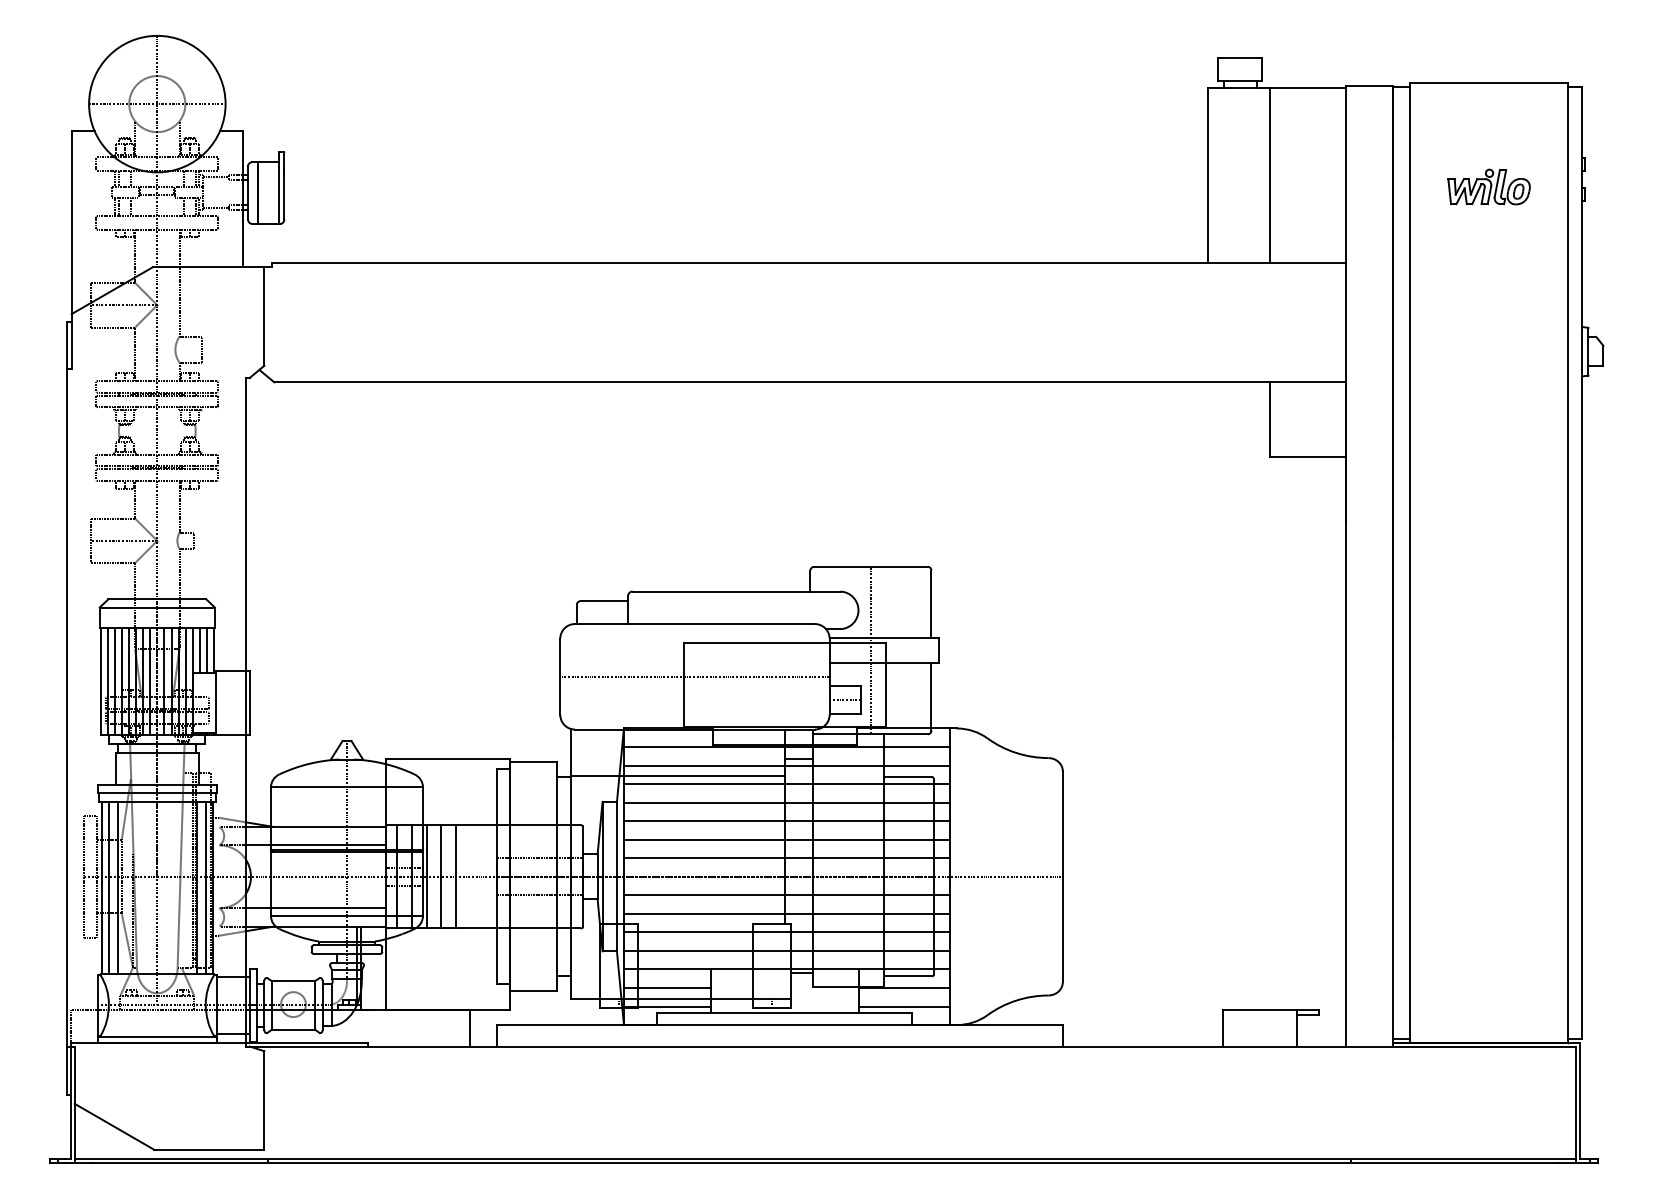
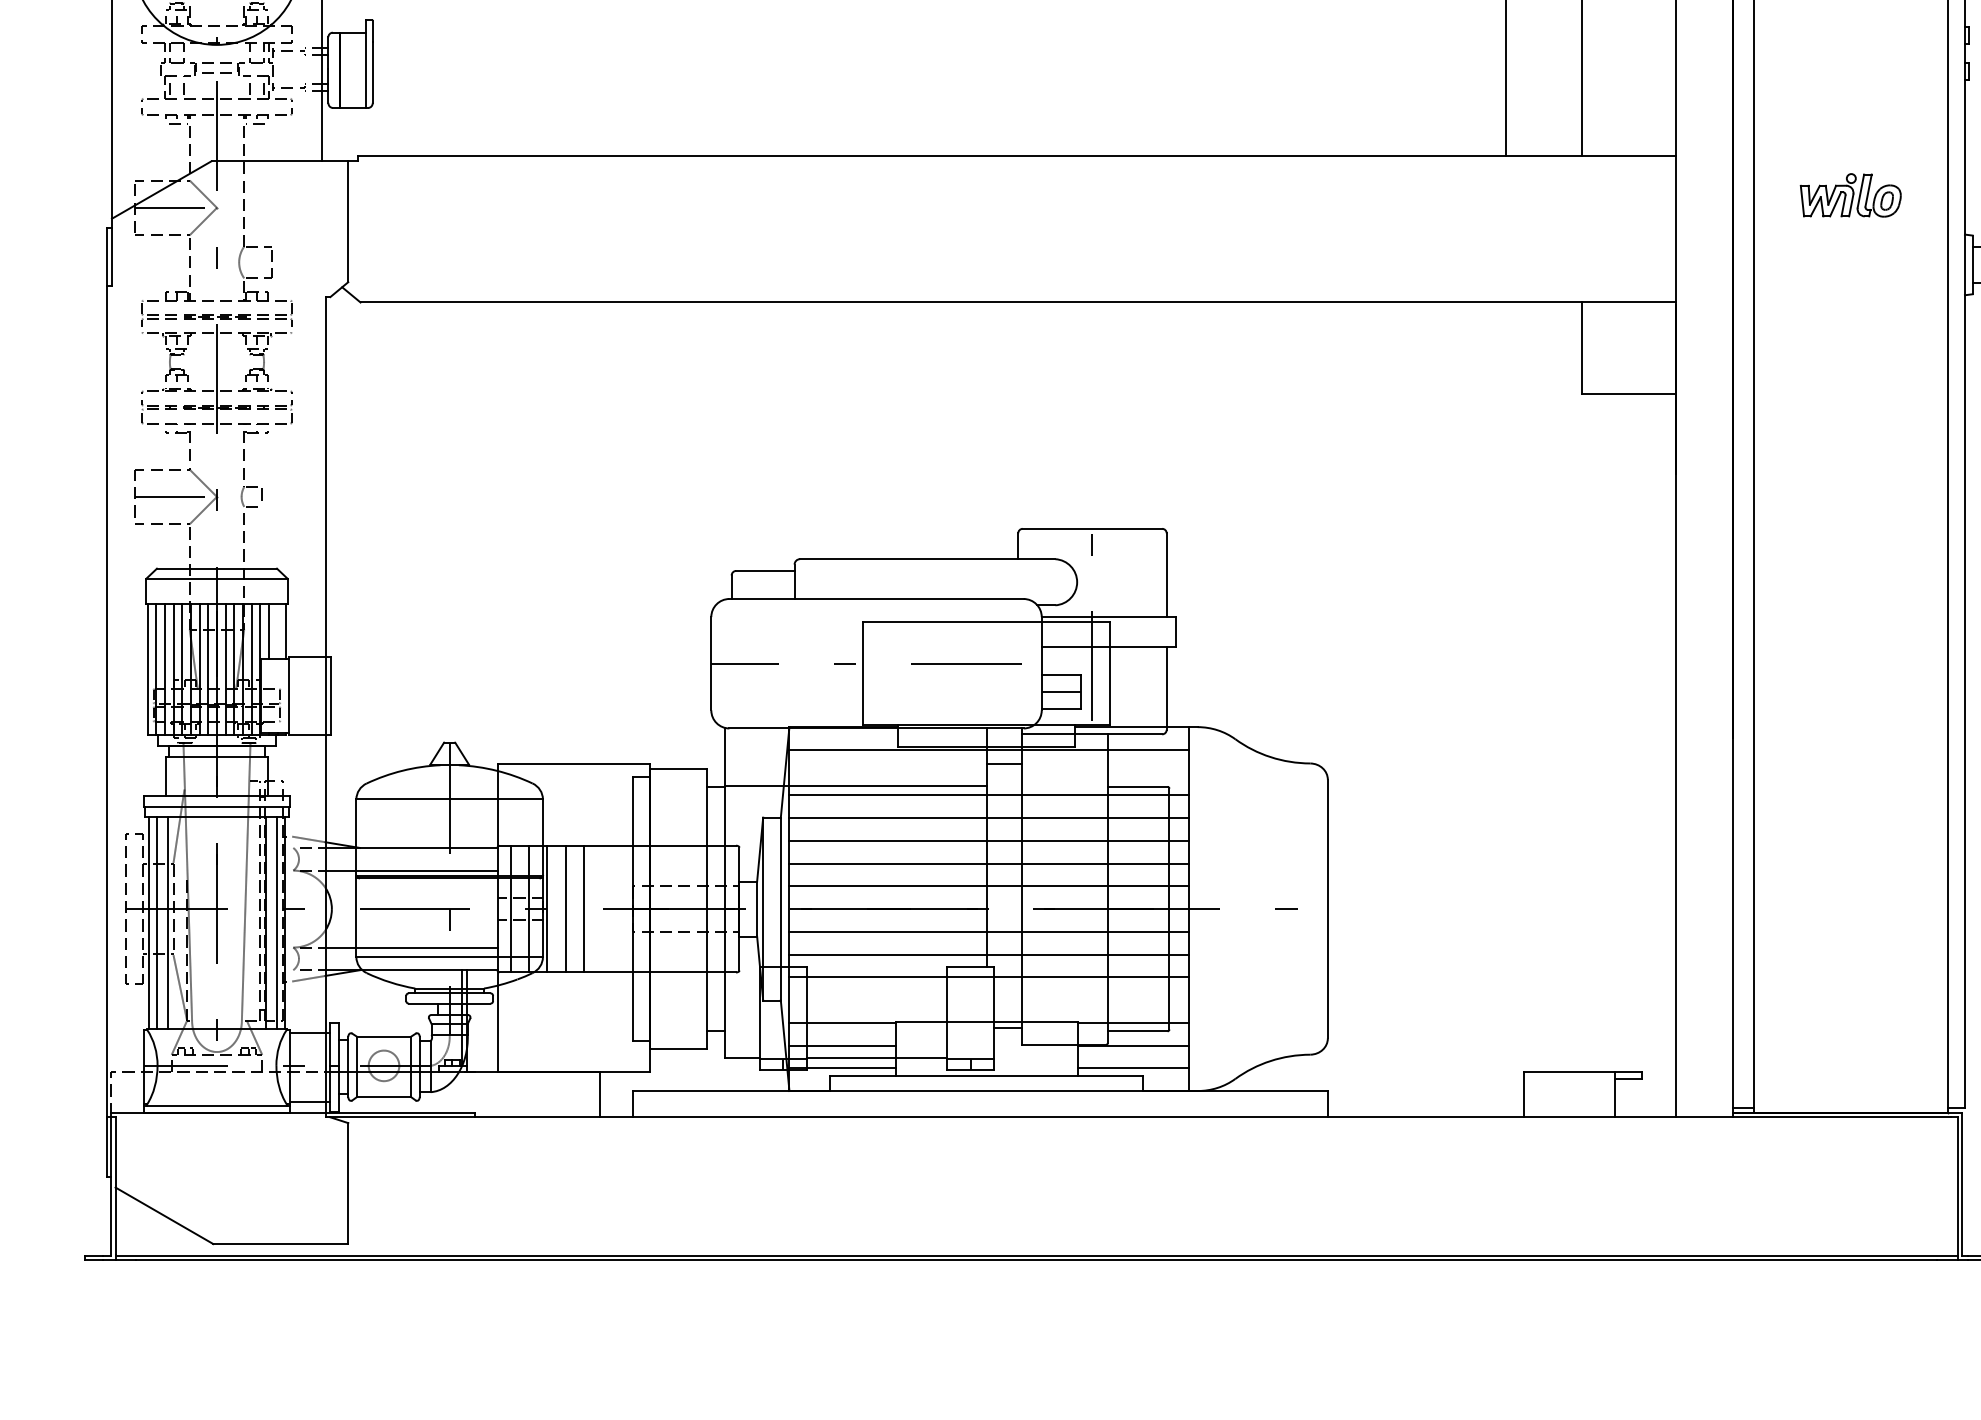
part: (1488, 186) -> (1850, 194), moved
line: (206, 650) -> (277, 631), removed
line: (786, 765) -> (988, 772), removed
line: (786, 950) -> (988, 999), removed

